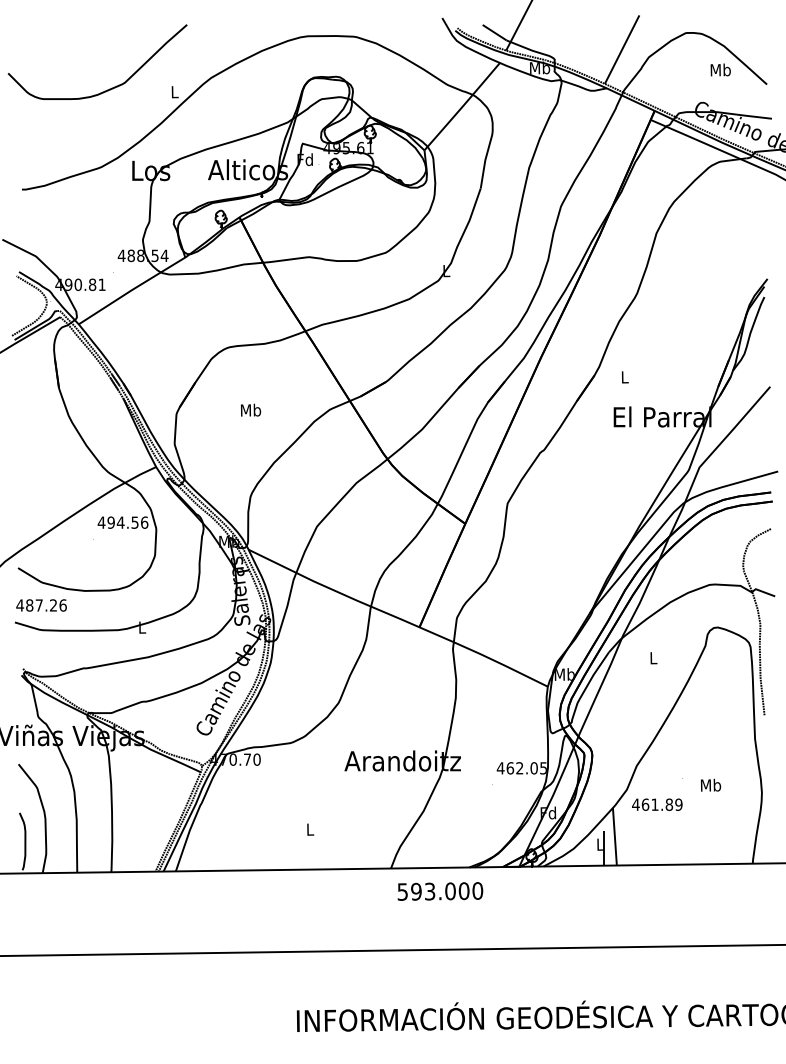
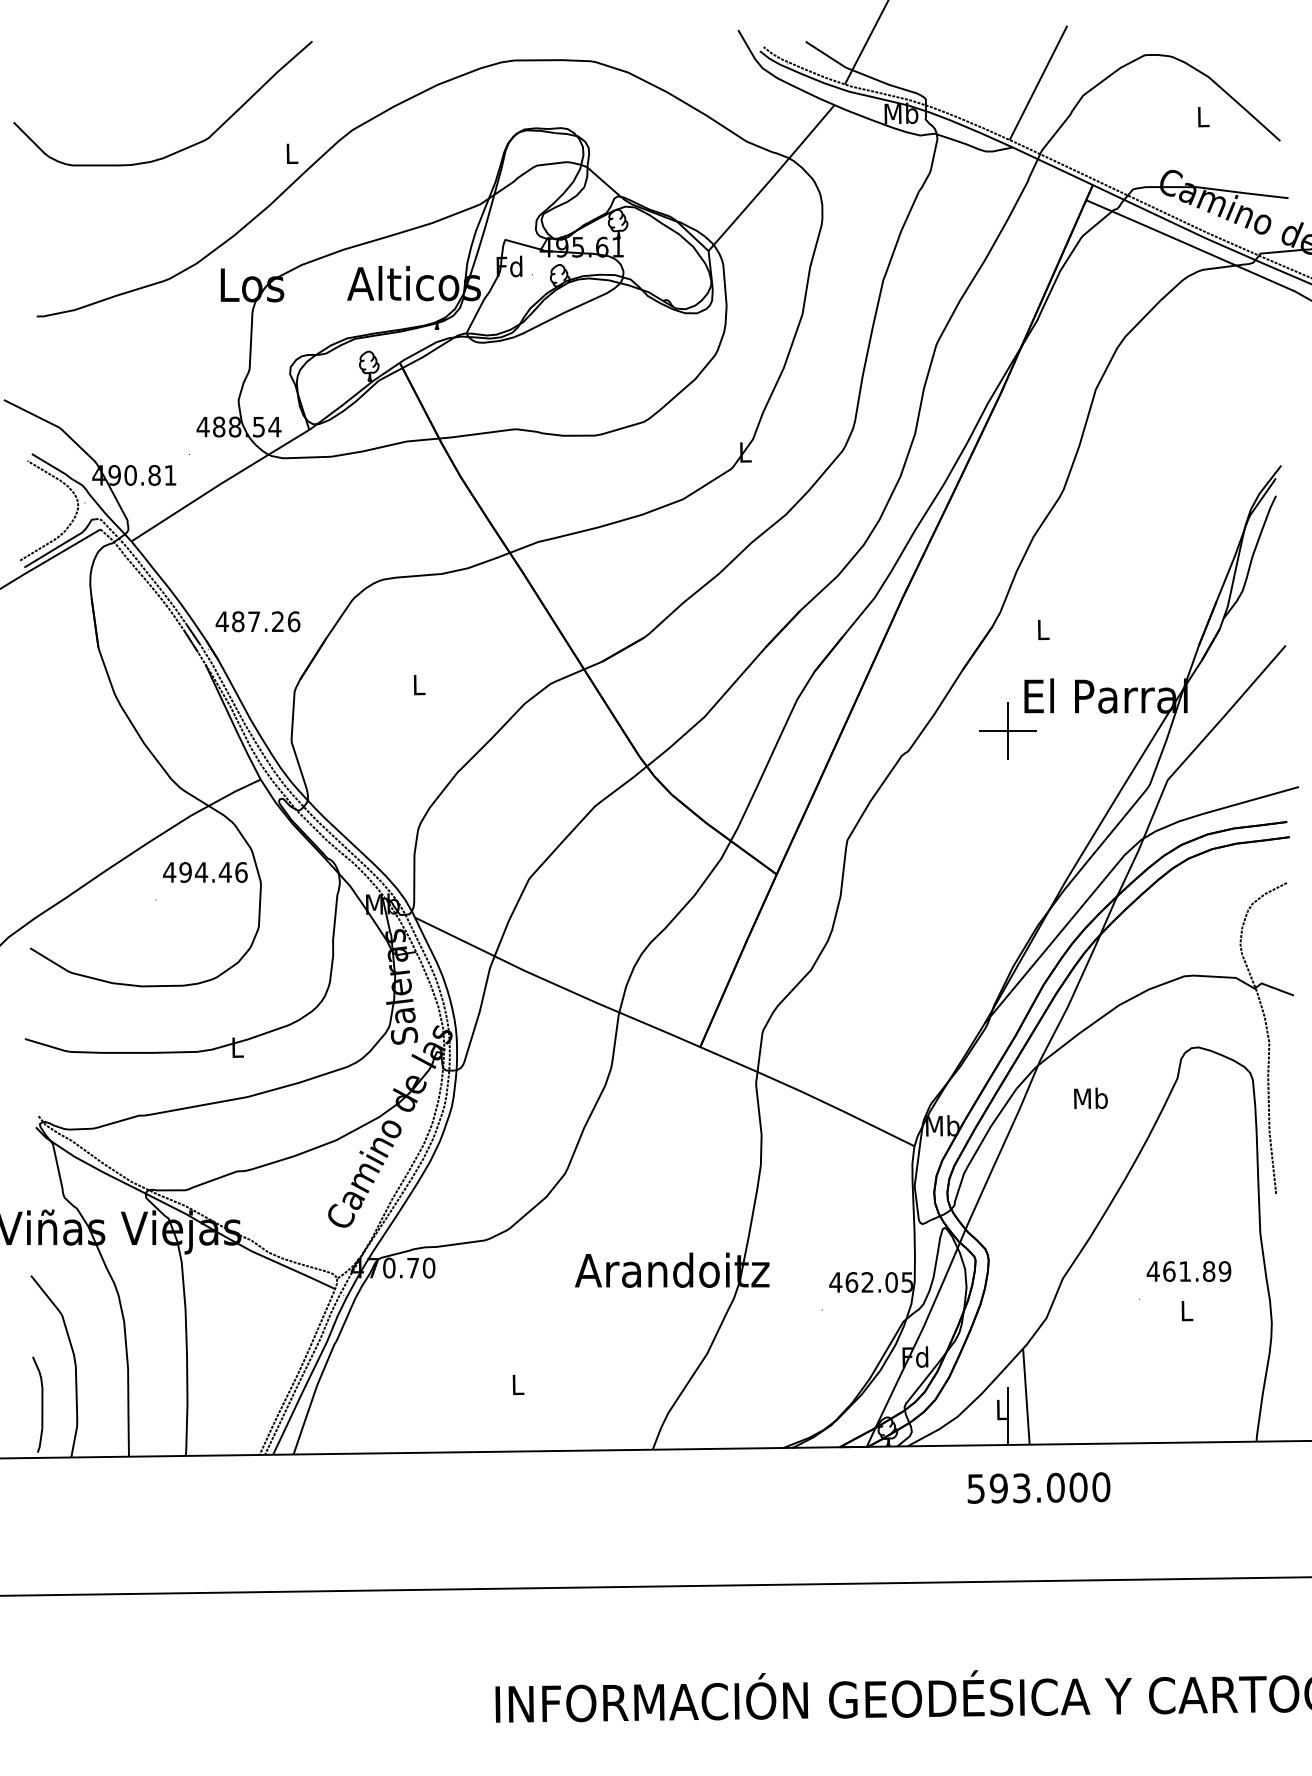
text: (720, 69) -> (1202, 115), Mb -> L
text: (250, 409) -> (418, 683), Mb -> L
part: (603, 437) -> (1007, 730), added
text: (134, 522) -> (224, 872), 494.56 -> 494.46
text: (41, 605) -> (257, 621), moved
text: (653, 657) -> (1090, 1097), L -> Mb
text: (710, 784) -> (1185, 1309), Mb -> L
text: (657, 804) -> (1189, 1271), moved
text: (440, 891) -> (1039, 1488), moved

